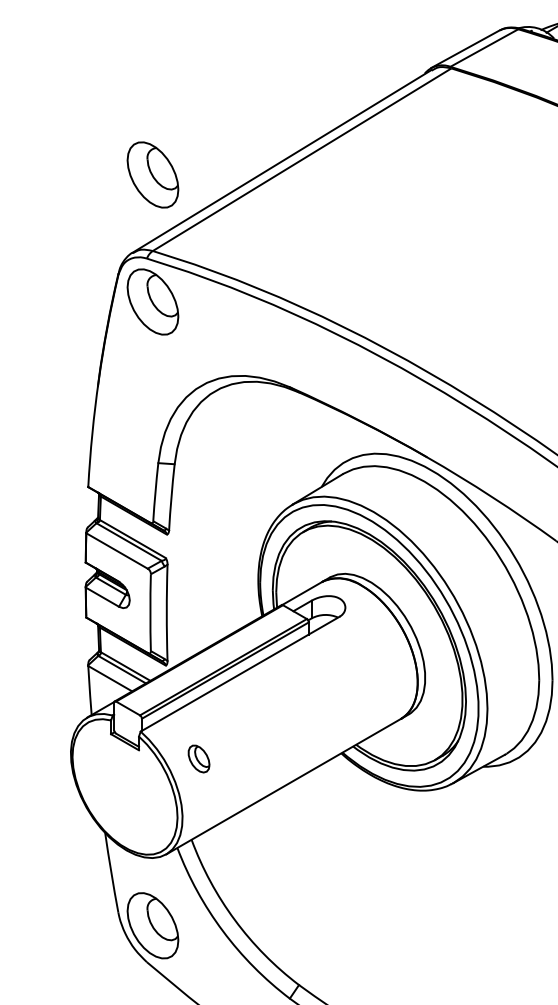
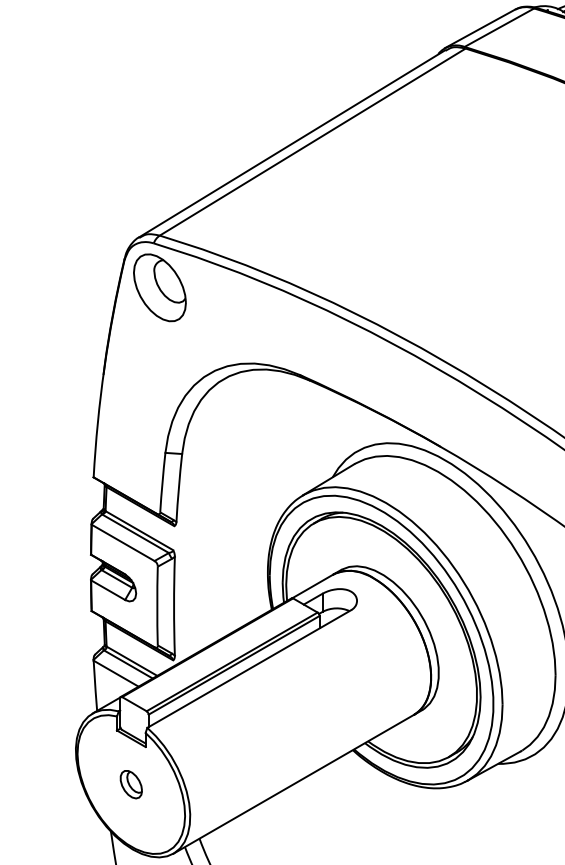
part: (152, 174) -> (159, 157), removed
part: (198, 758) -> (130, 784), moved

